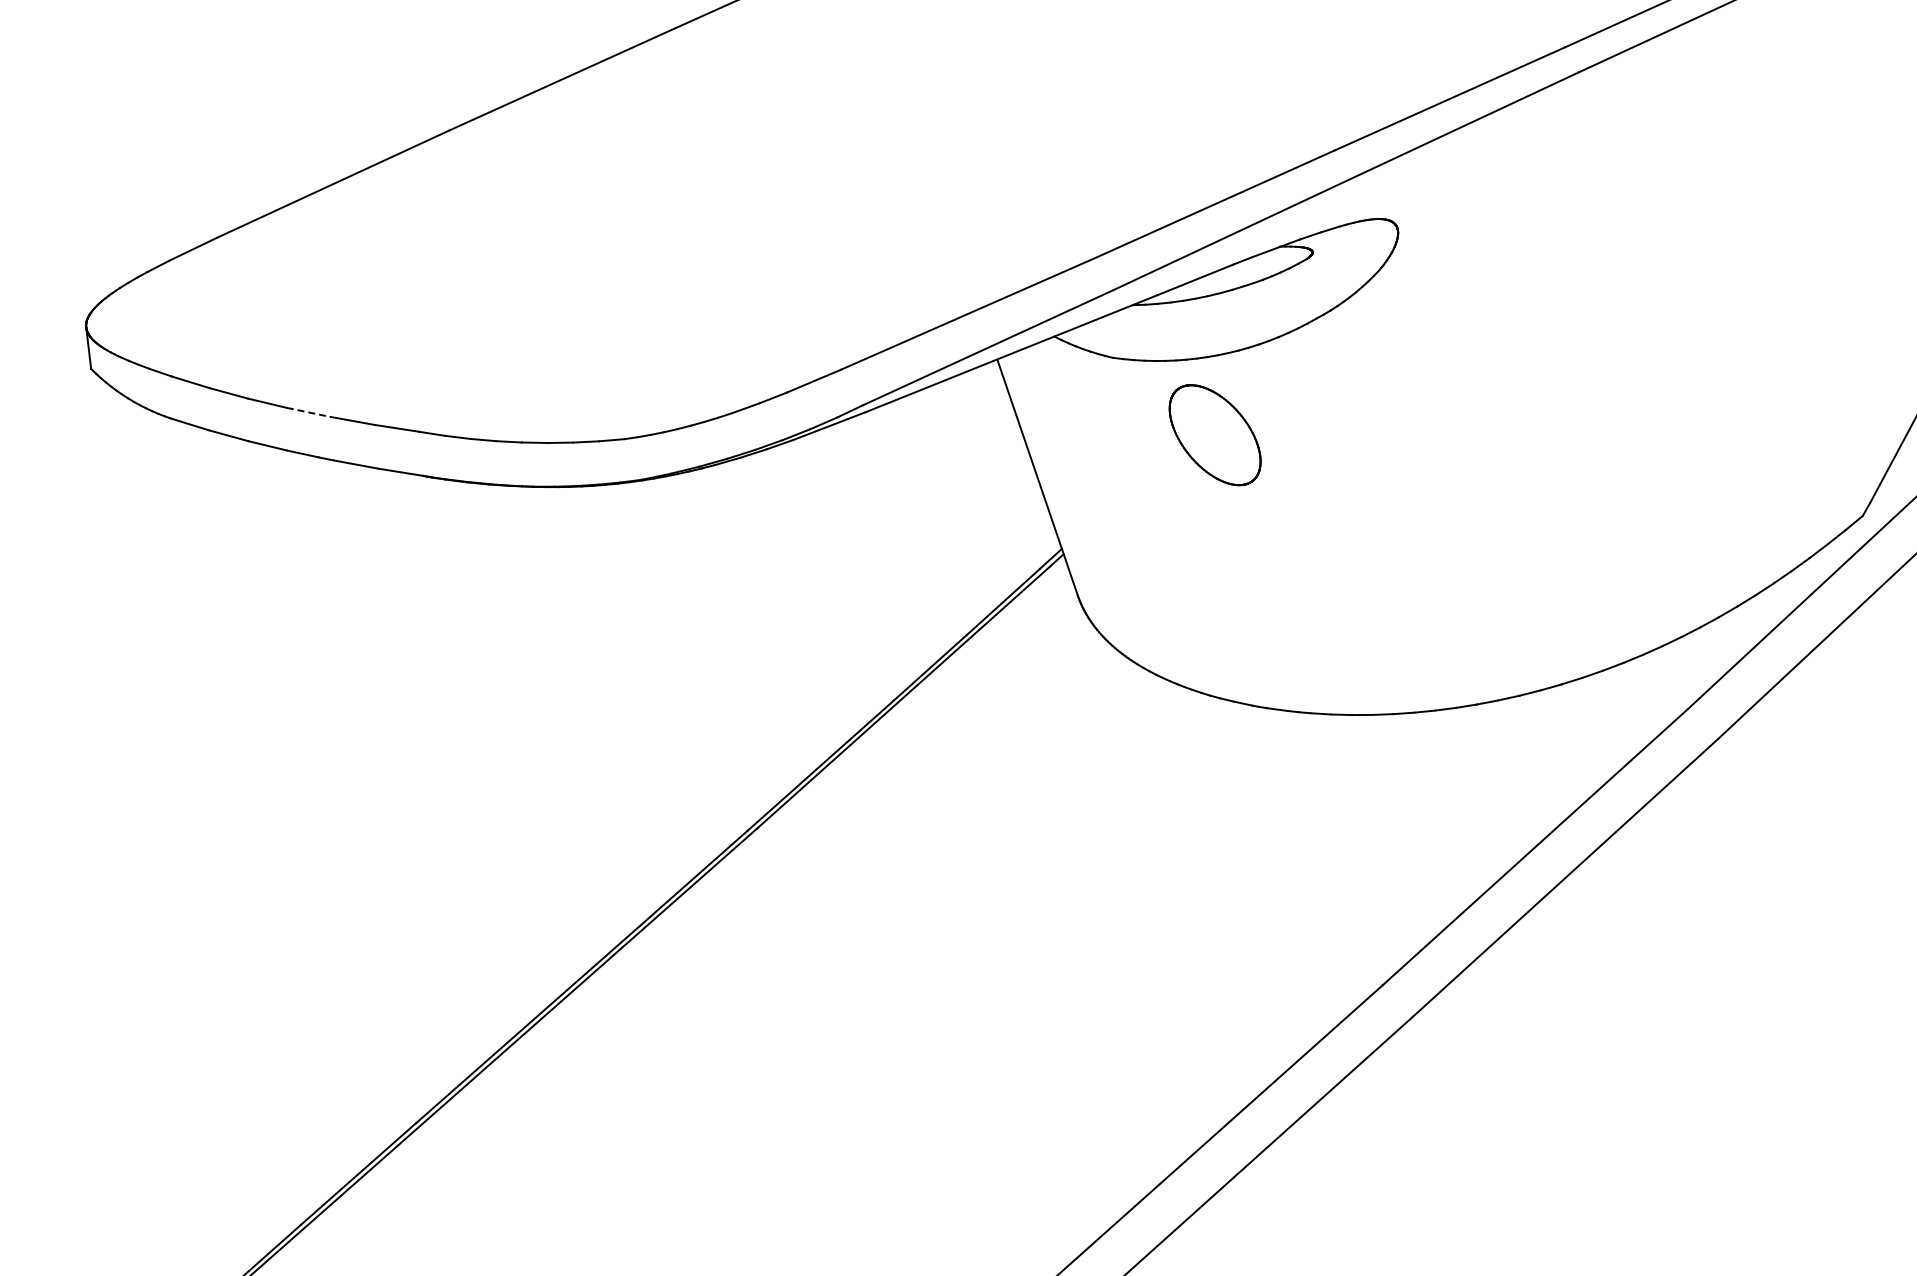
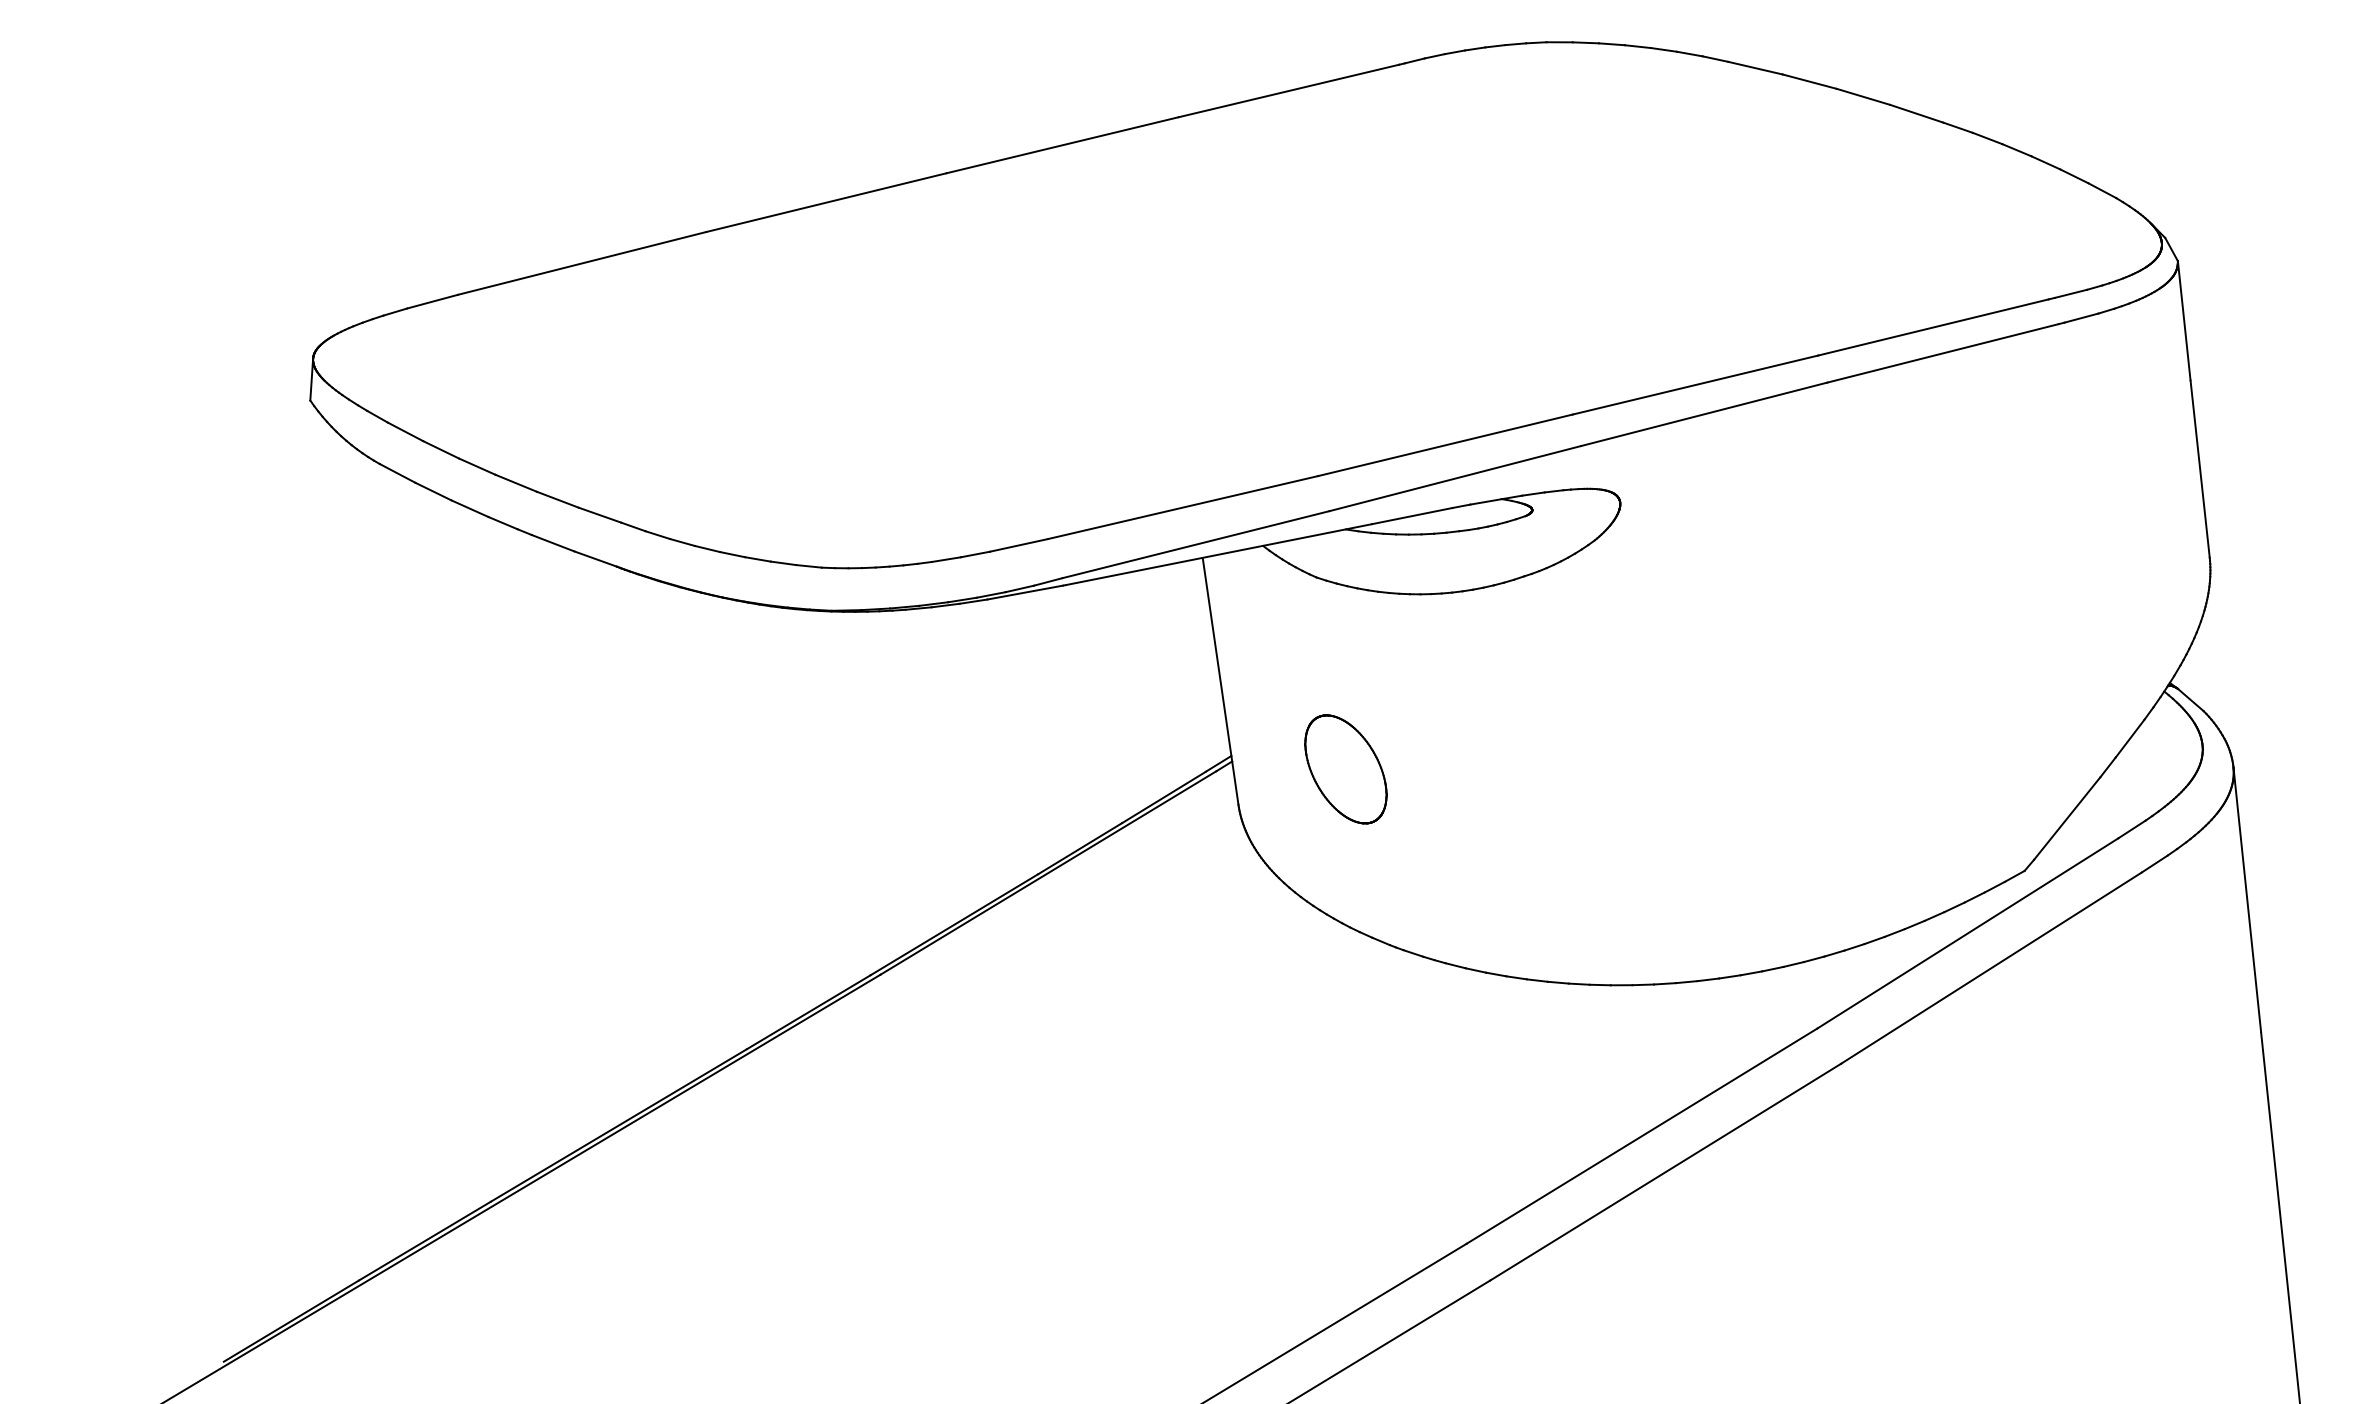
line: (309, 412) -> (516, 483), dashed -> solid
part: (1214, 435) -> (1345, 769), moved

